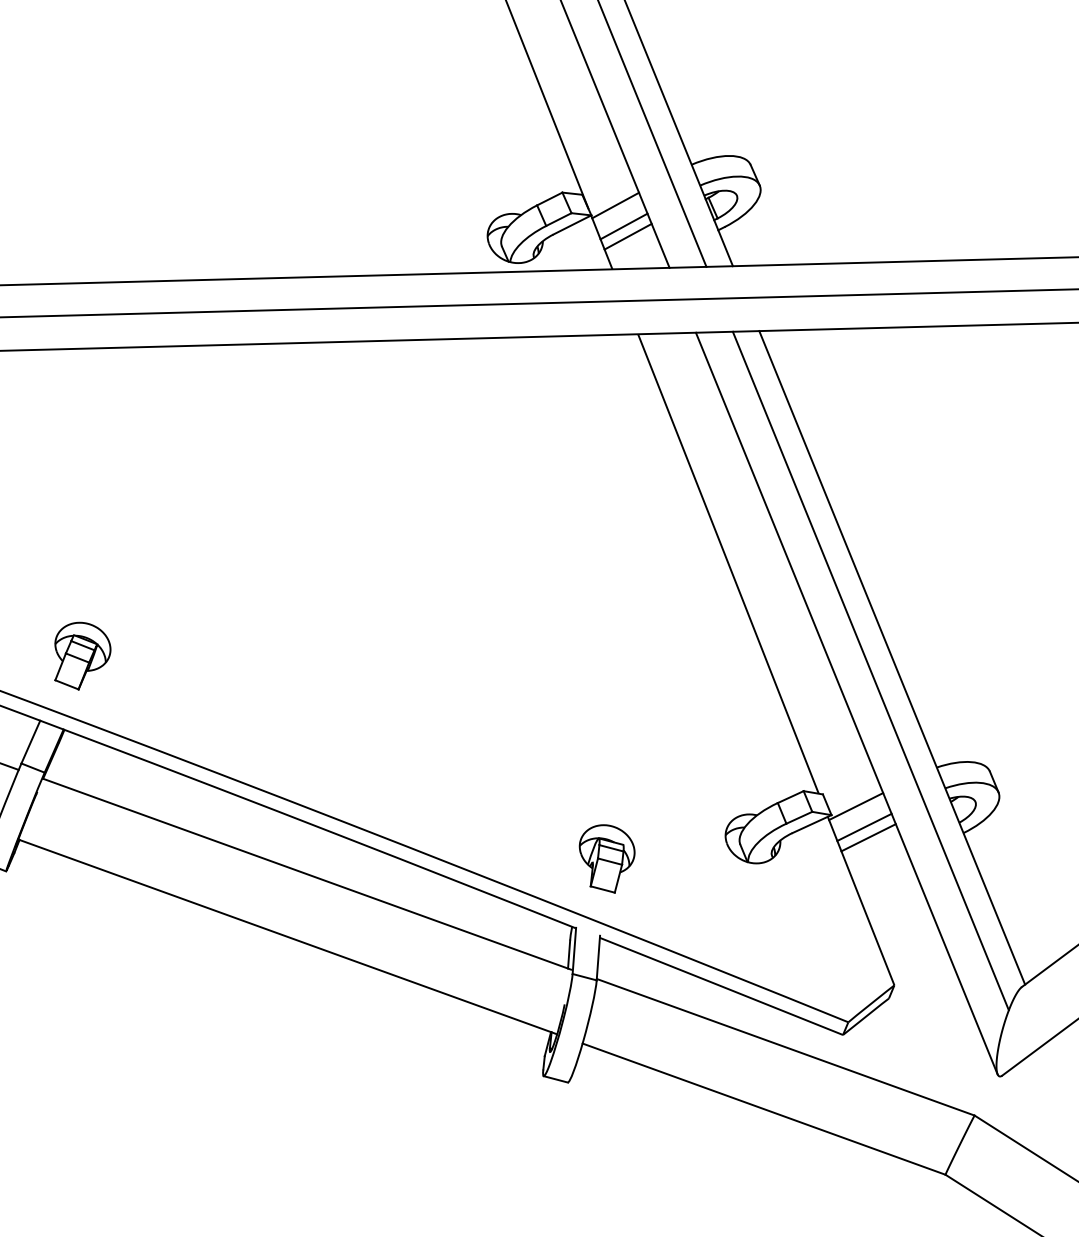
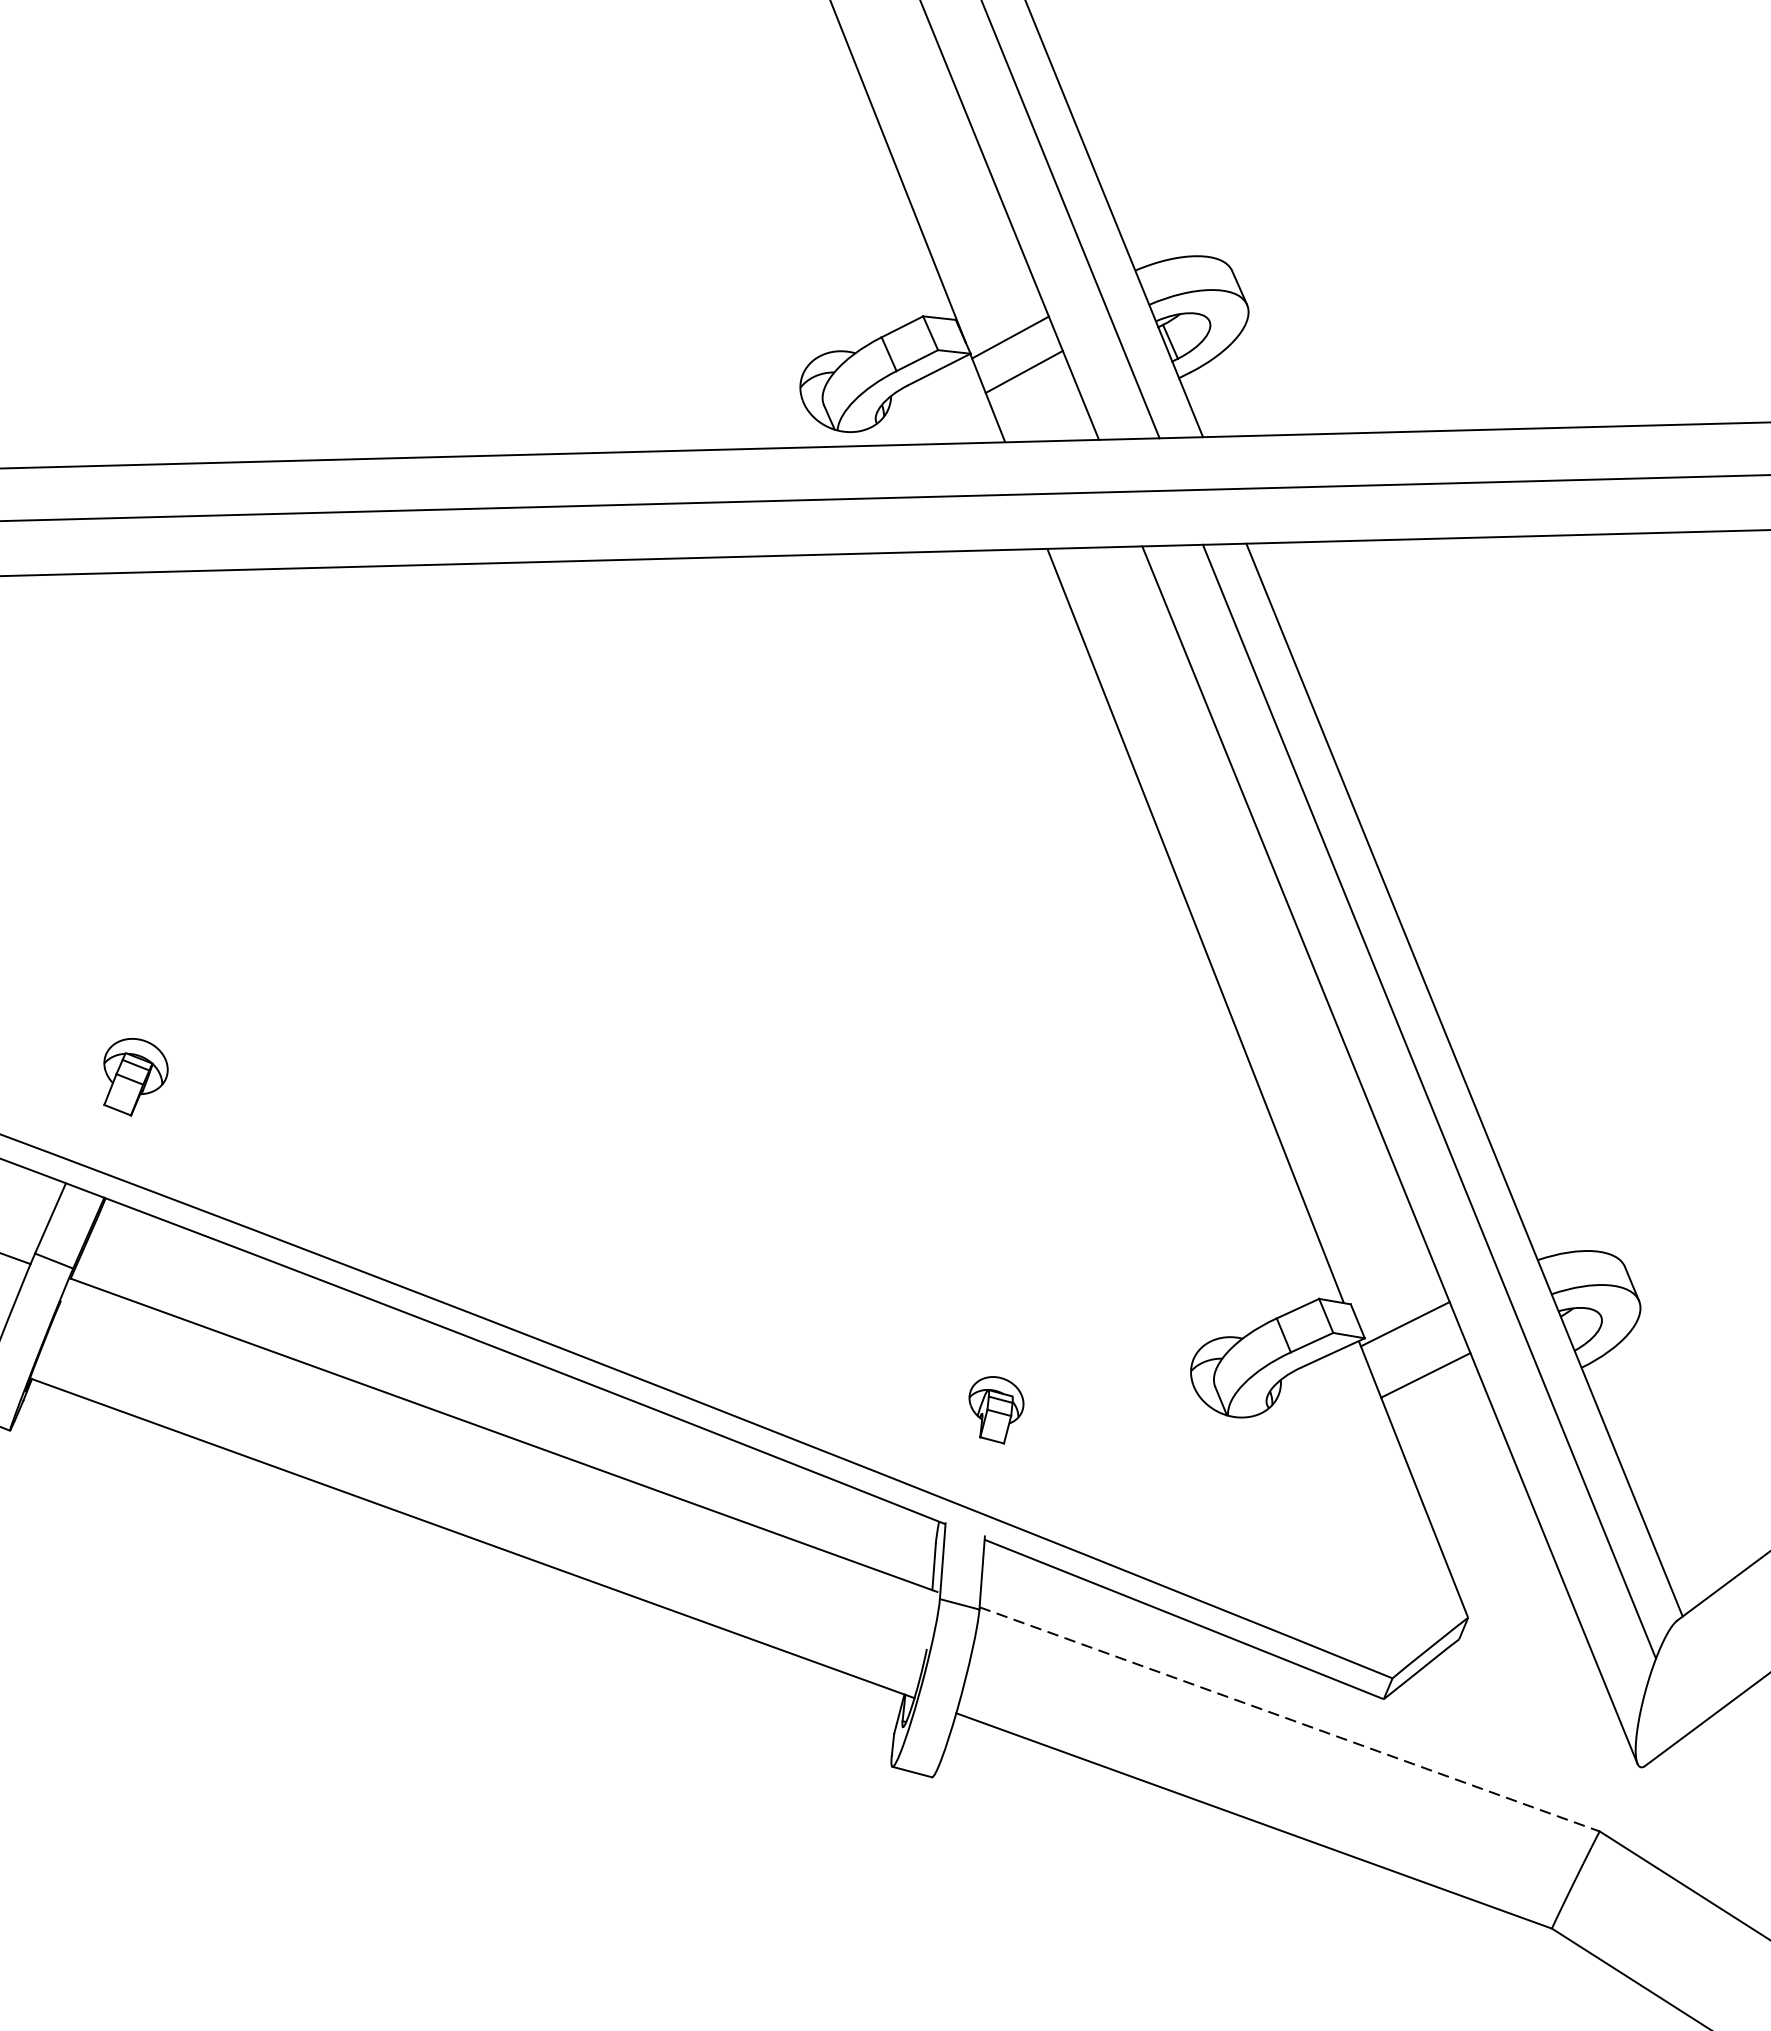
line: (627, 236) -> (1029, 388), removed
part: (82, 655) -> (135, 1076), size x0.7
line: (864, 826) -> (1419, 1356), removed
part: (606, 858) -> (995, 1409), size x0.6
line: (785, 1047) -> (1289, 1719), solid -> dashed

